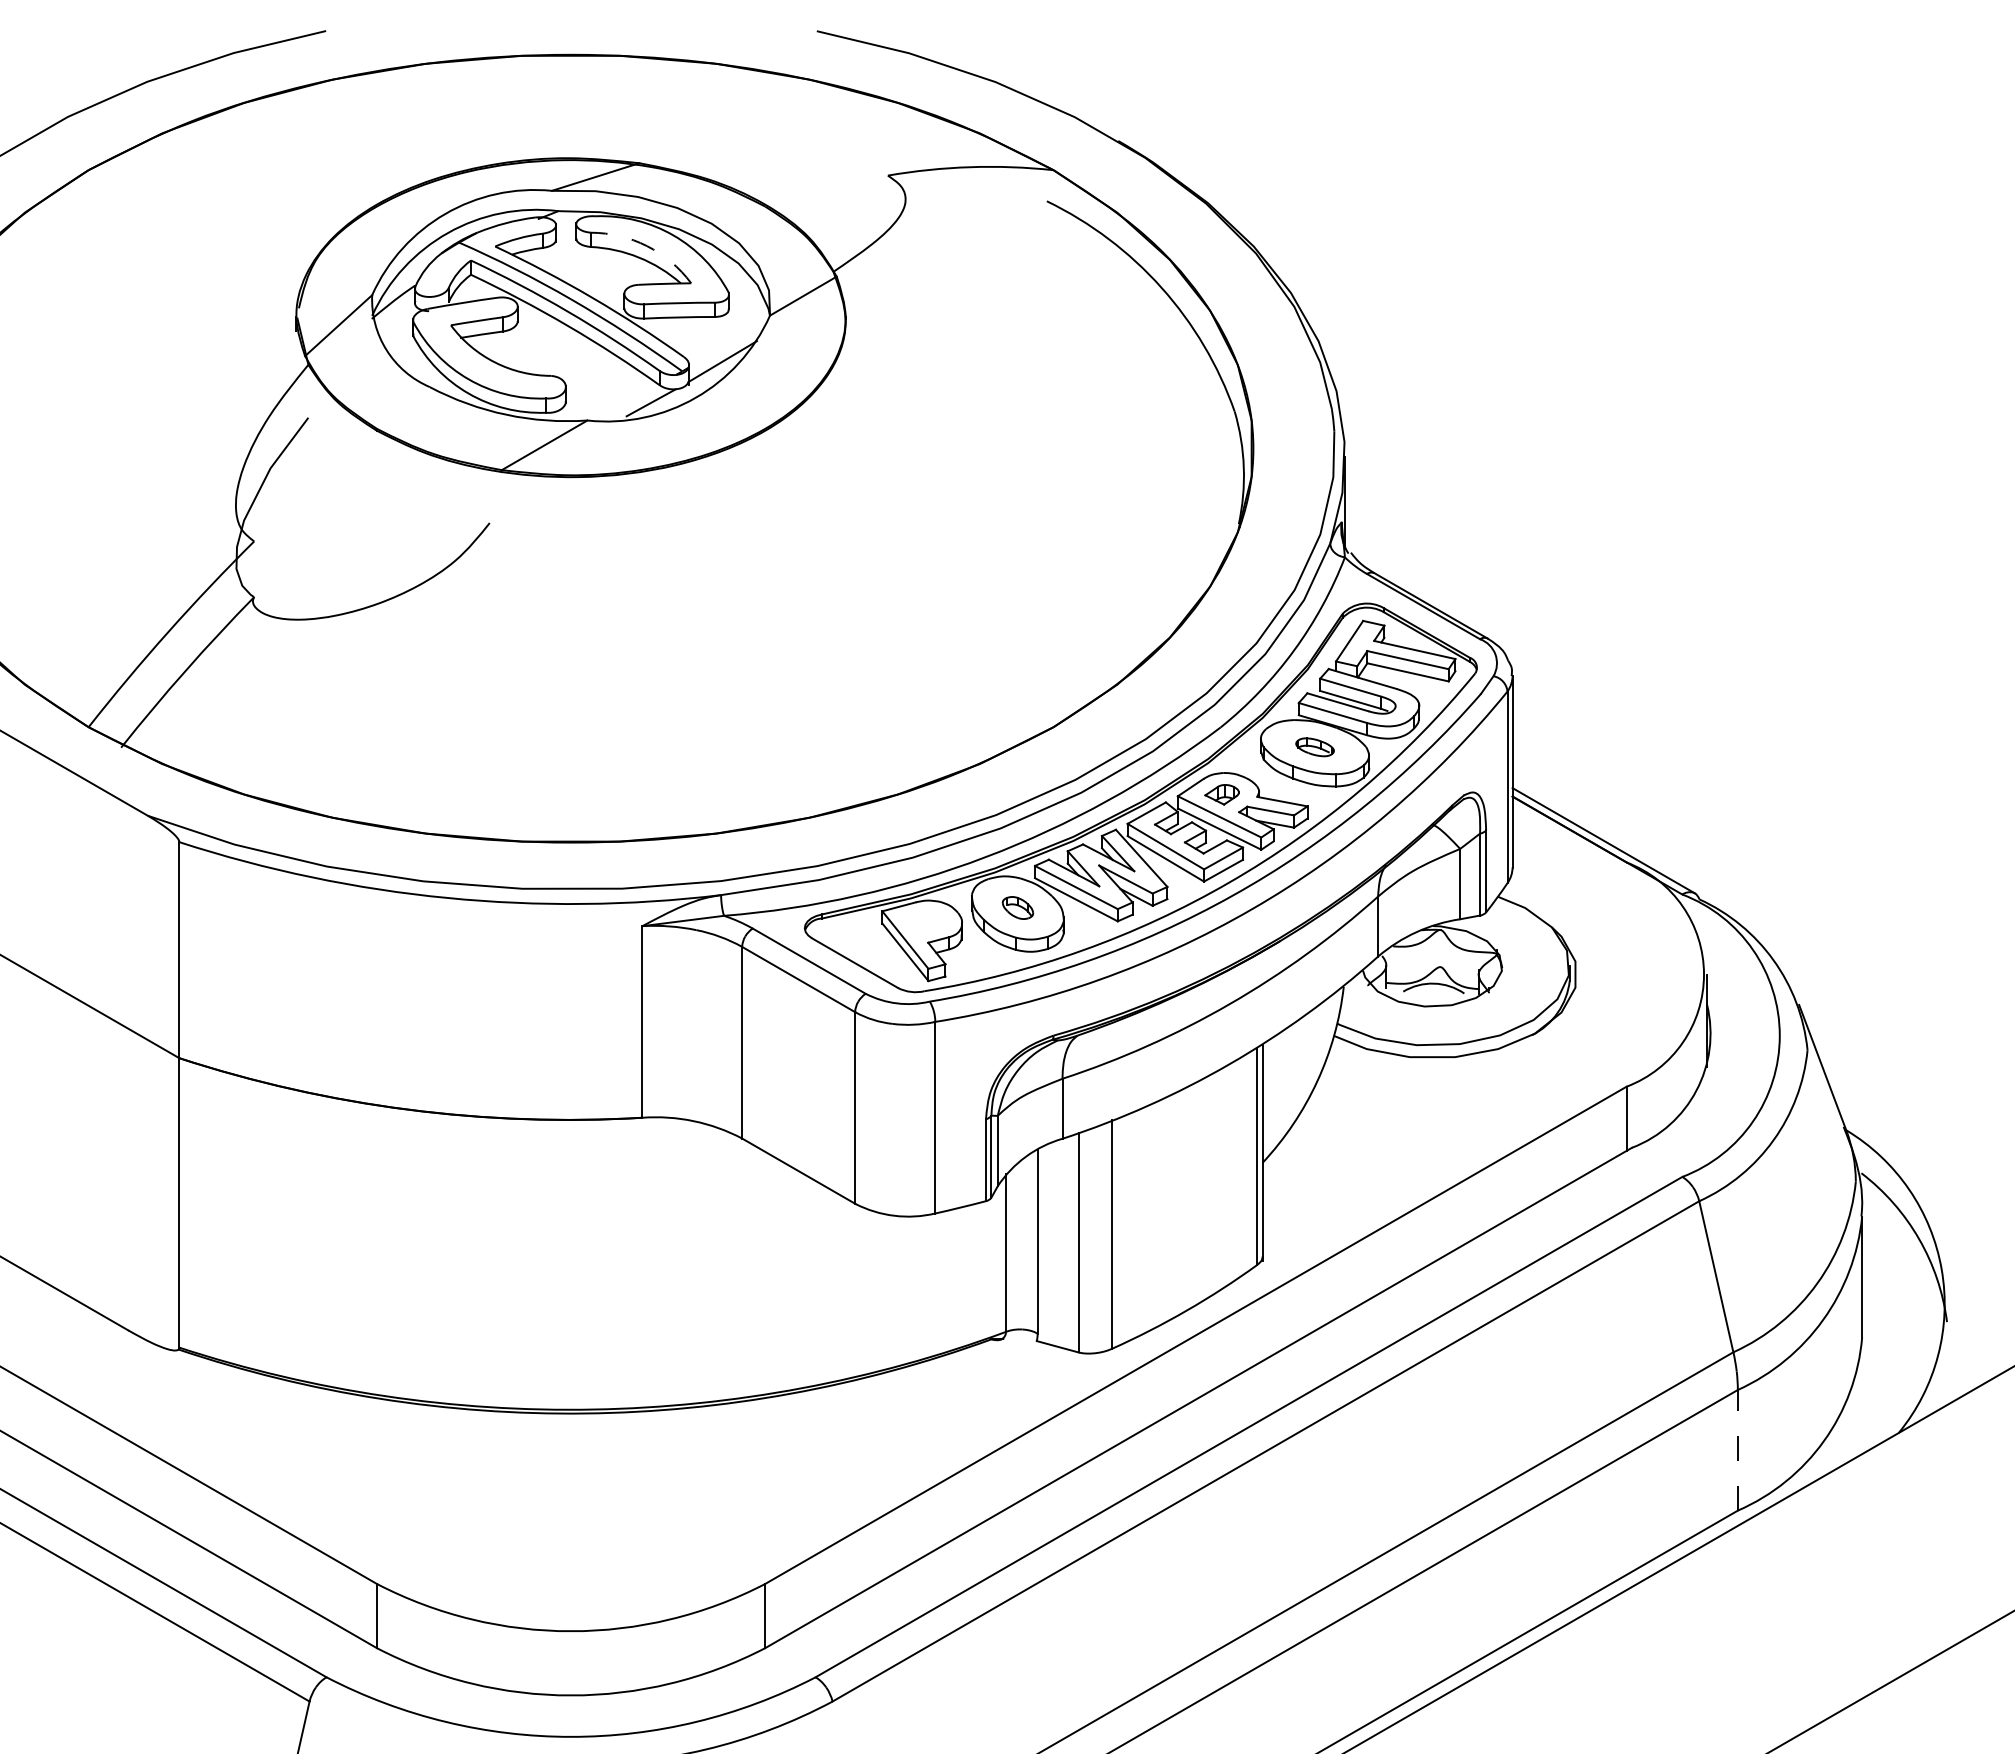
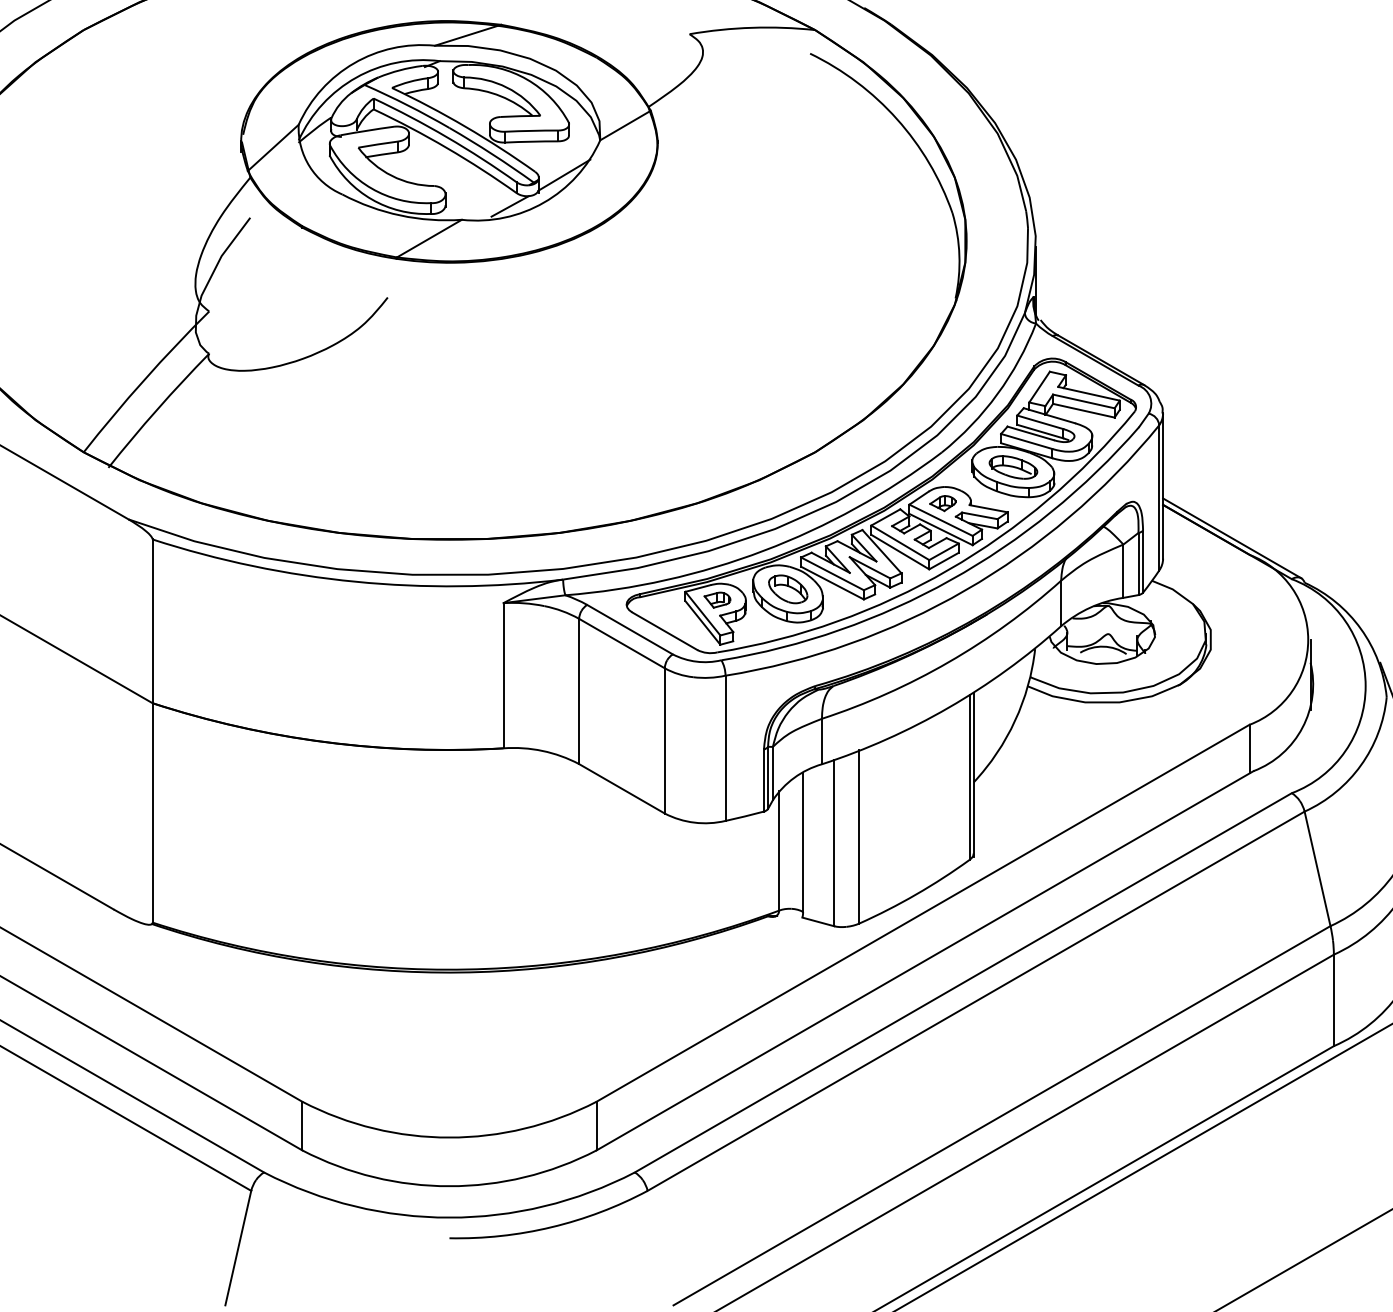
arc: (646, 246) -> (506, 87), dashed -> solid
part: (1314, 747) -> (1012, 467), size x1.67
part: (1017, 907) -> (787, 588), size x1.67
part: (924, 922) -> (717, 600), added
line: (1737, 1449) -> (1333, 999), dashed -> solid

